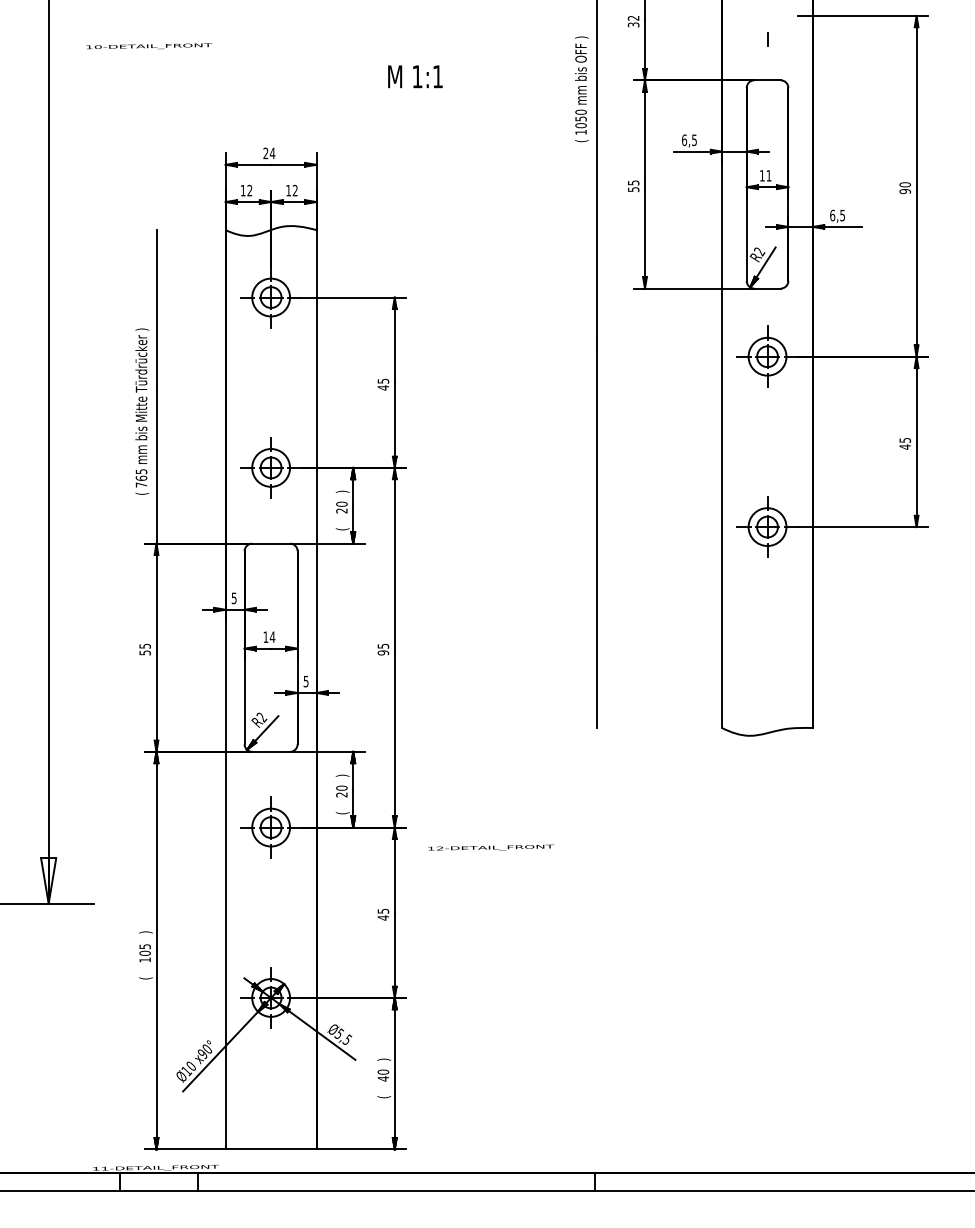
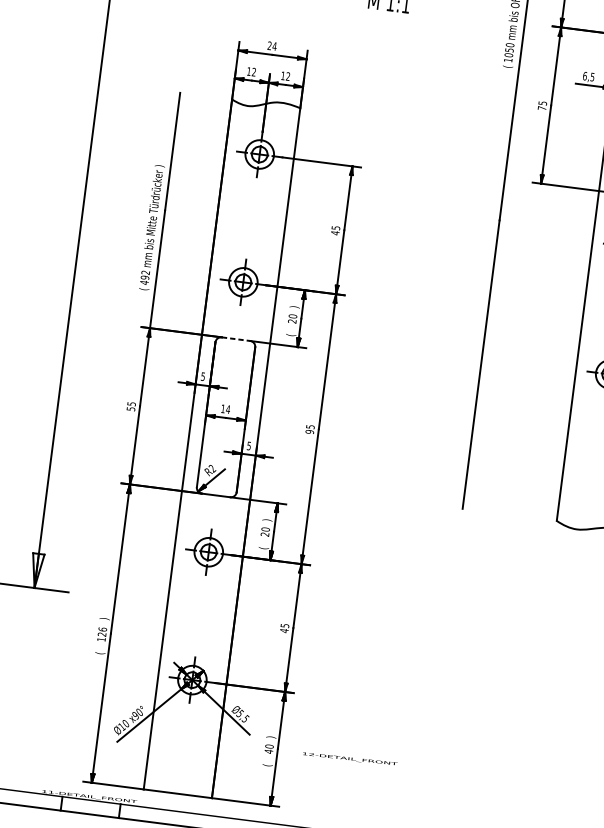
text: (633, 189) -> (542, 108), 55 -> 75
text: (141, 478) -> (145, 277), 765 -> 492
line: (271, 543) -> (236, 339), solid -> dashed
text: (490, 847) -> (349, 758), moved
text: (144, 949) -> (102, 631), 105 -> 126

